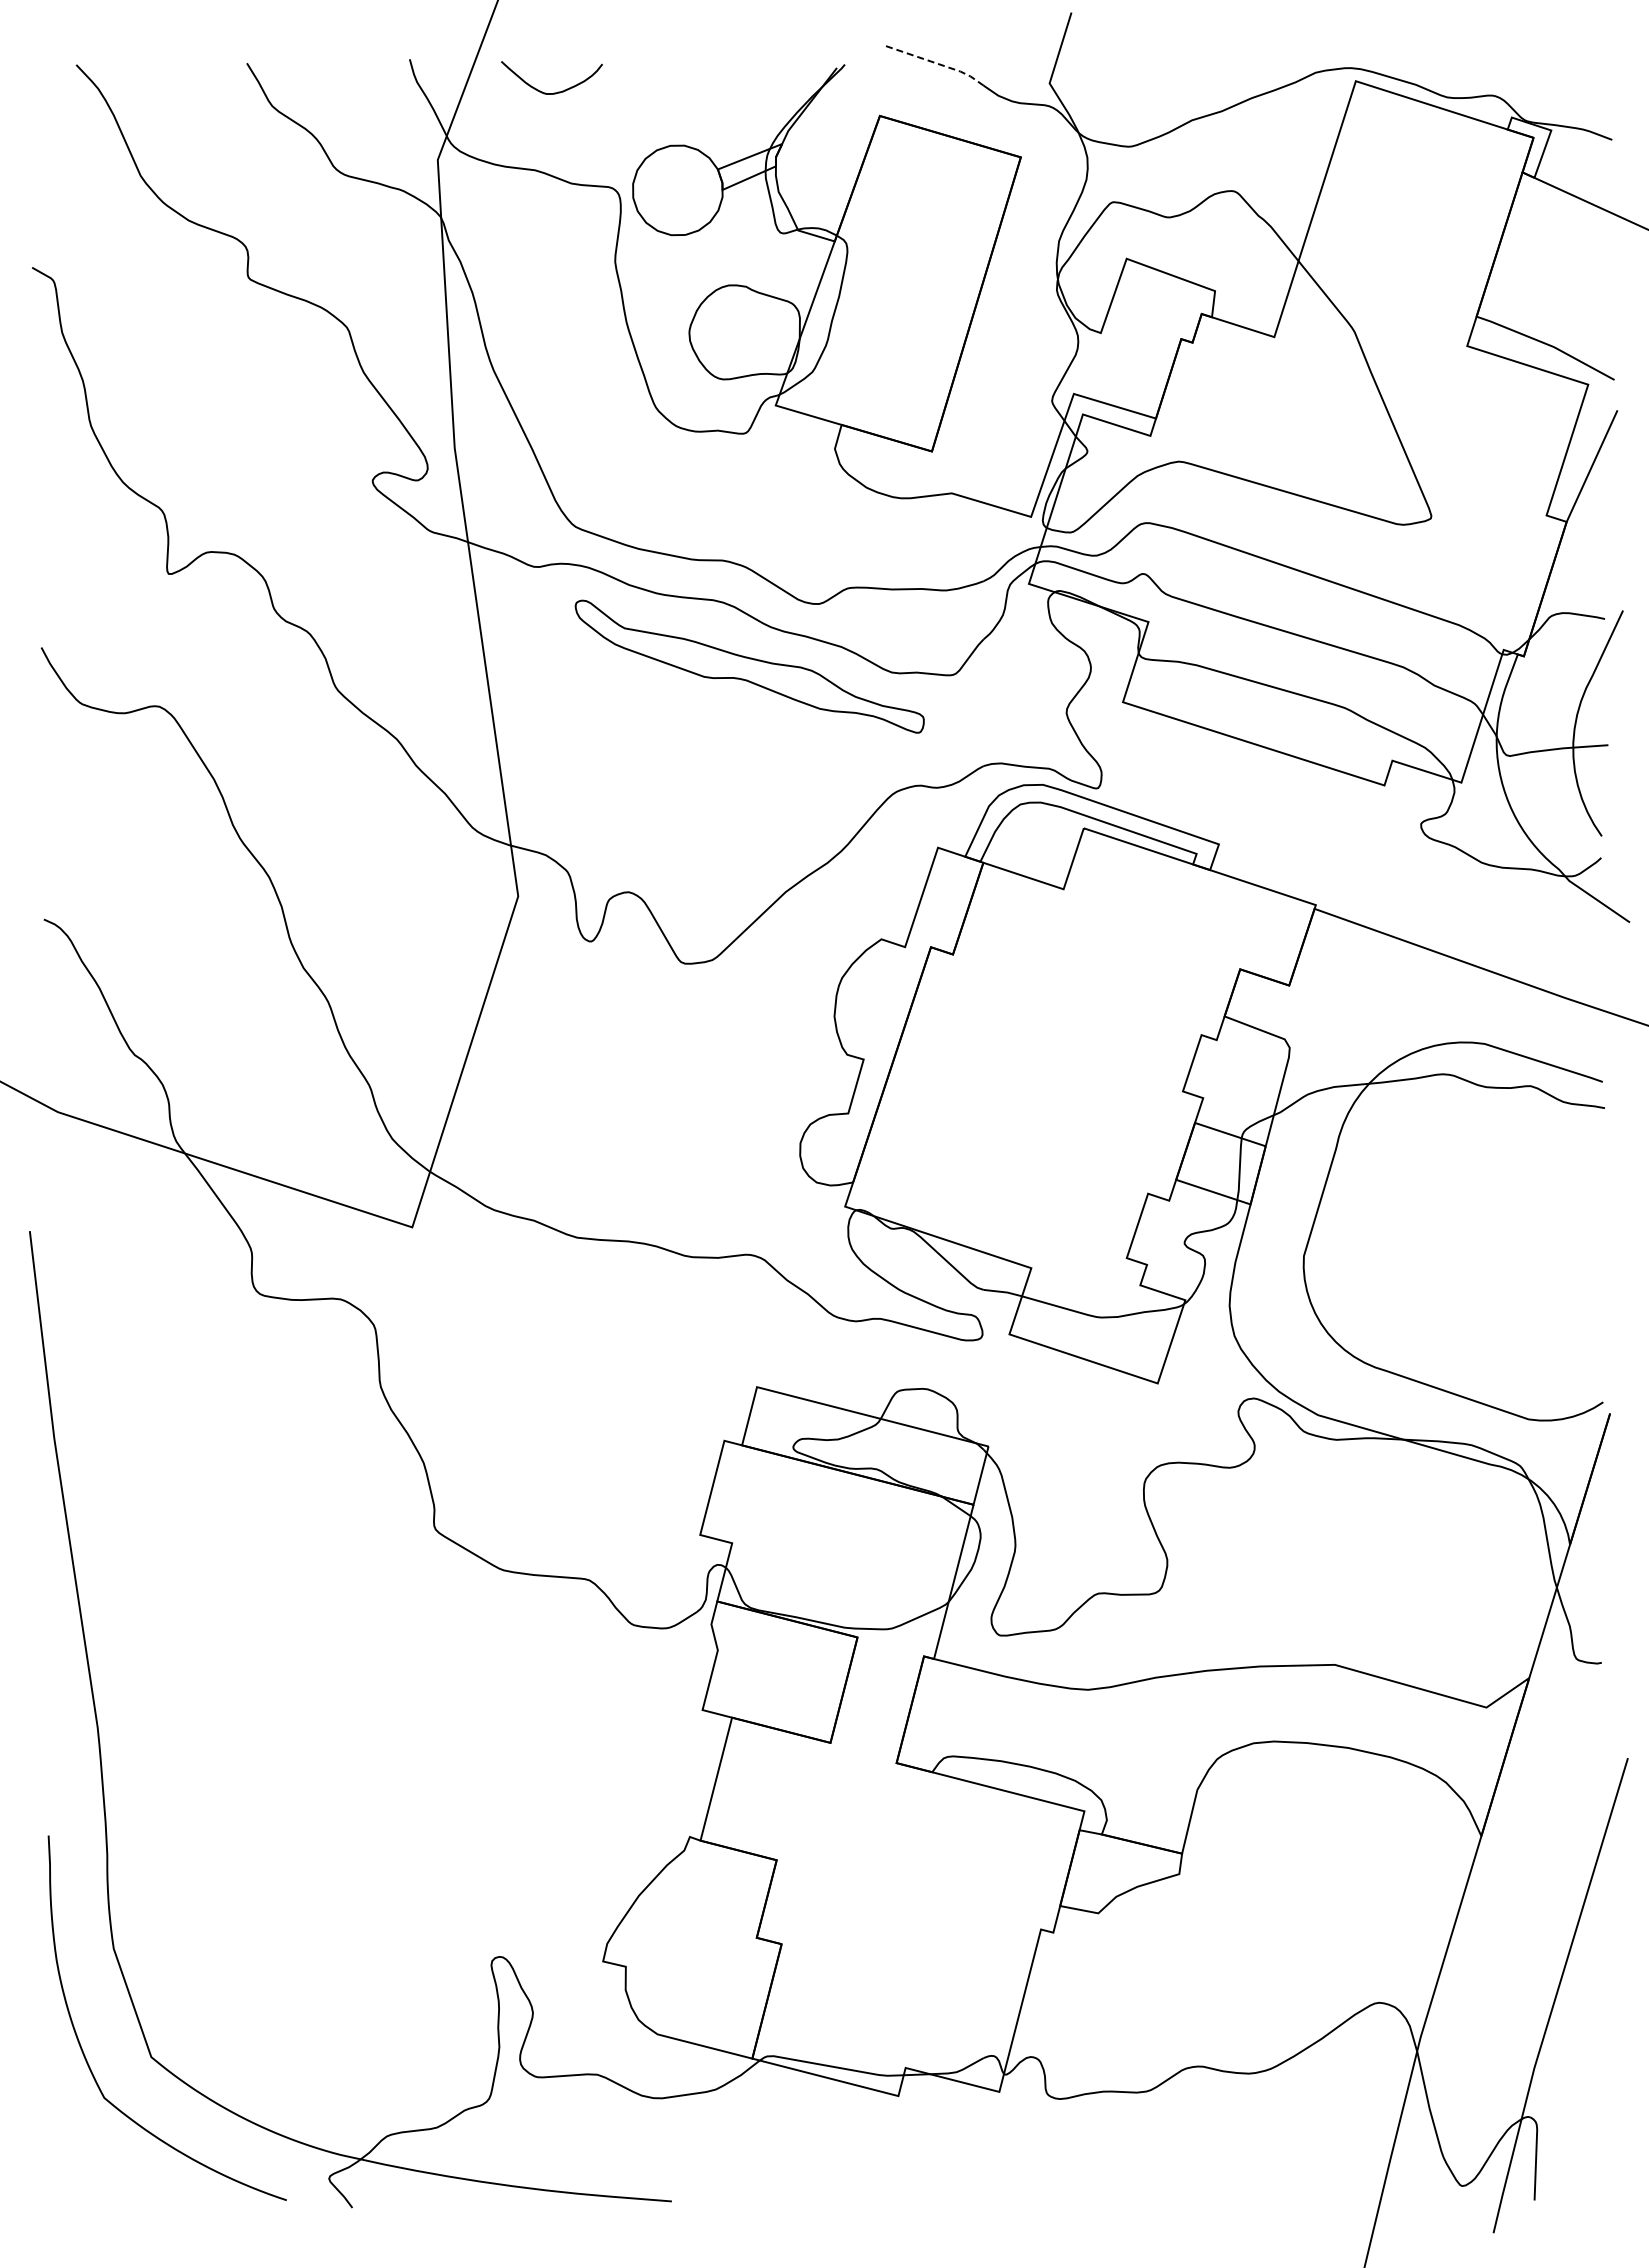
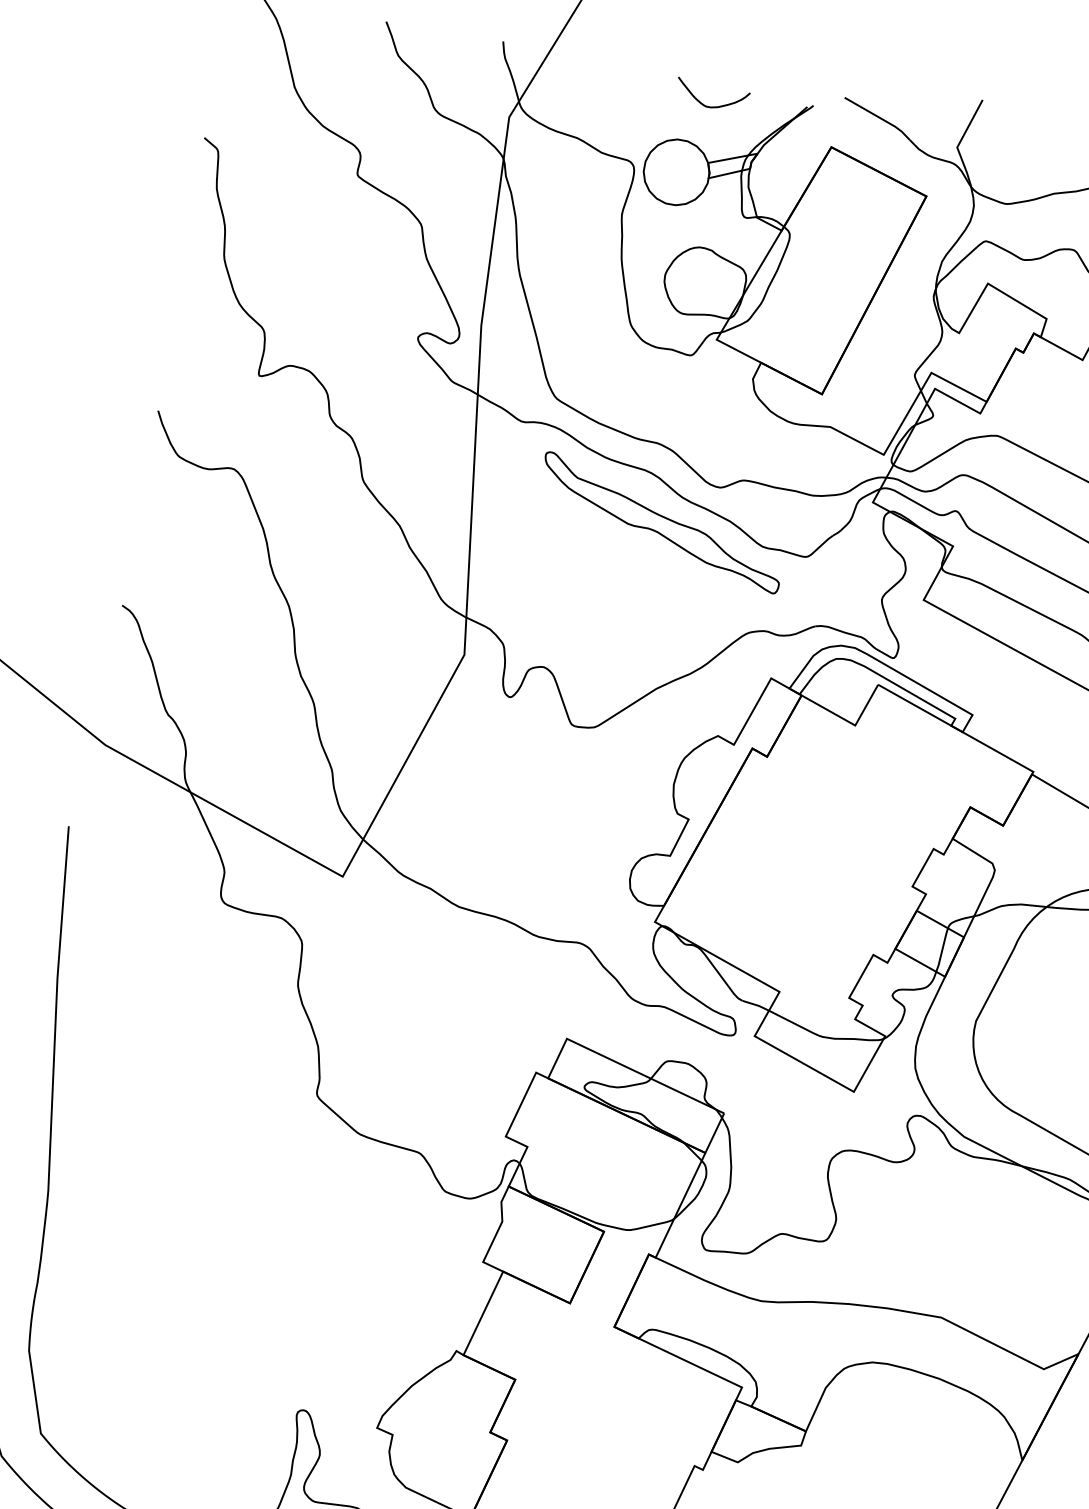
line: (937, 63) -> (879, 117), dashed -> solid
curve: (553, 92) -> (711, 106), moved

